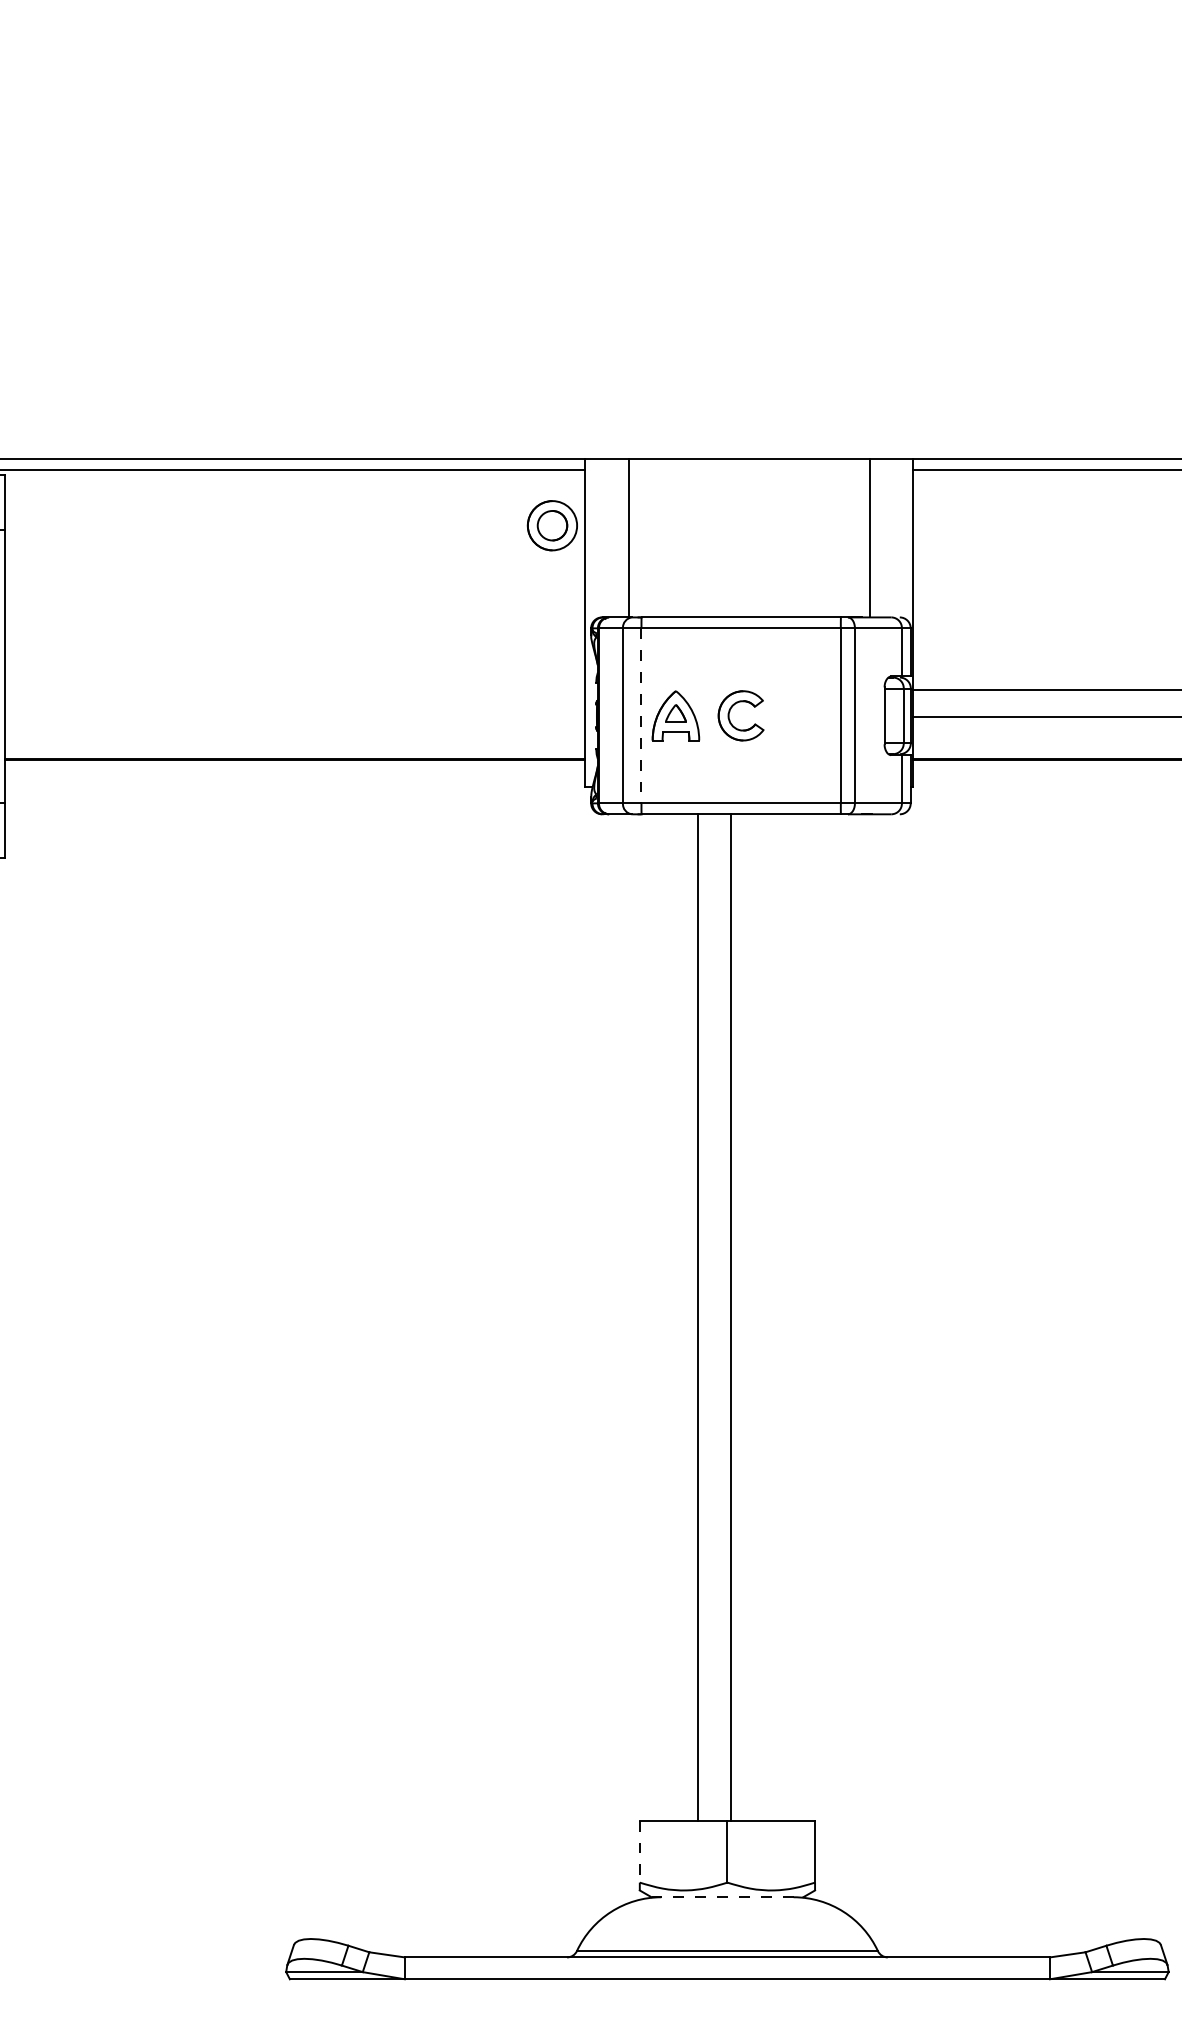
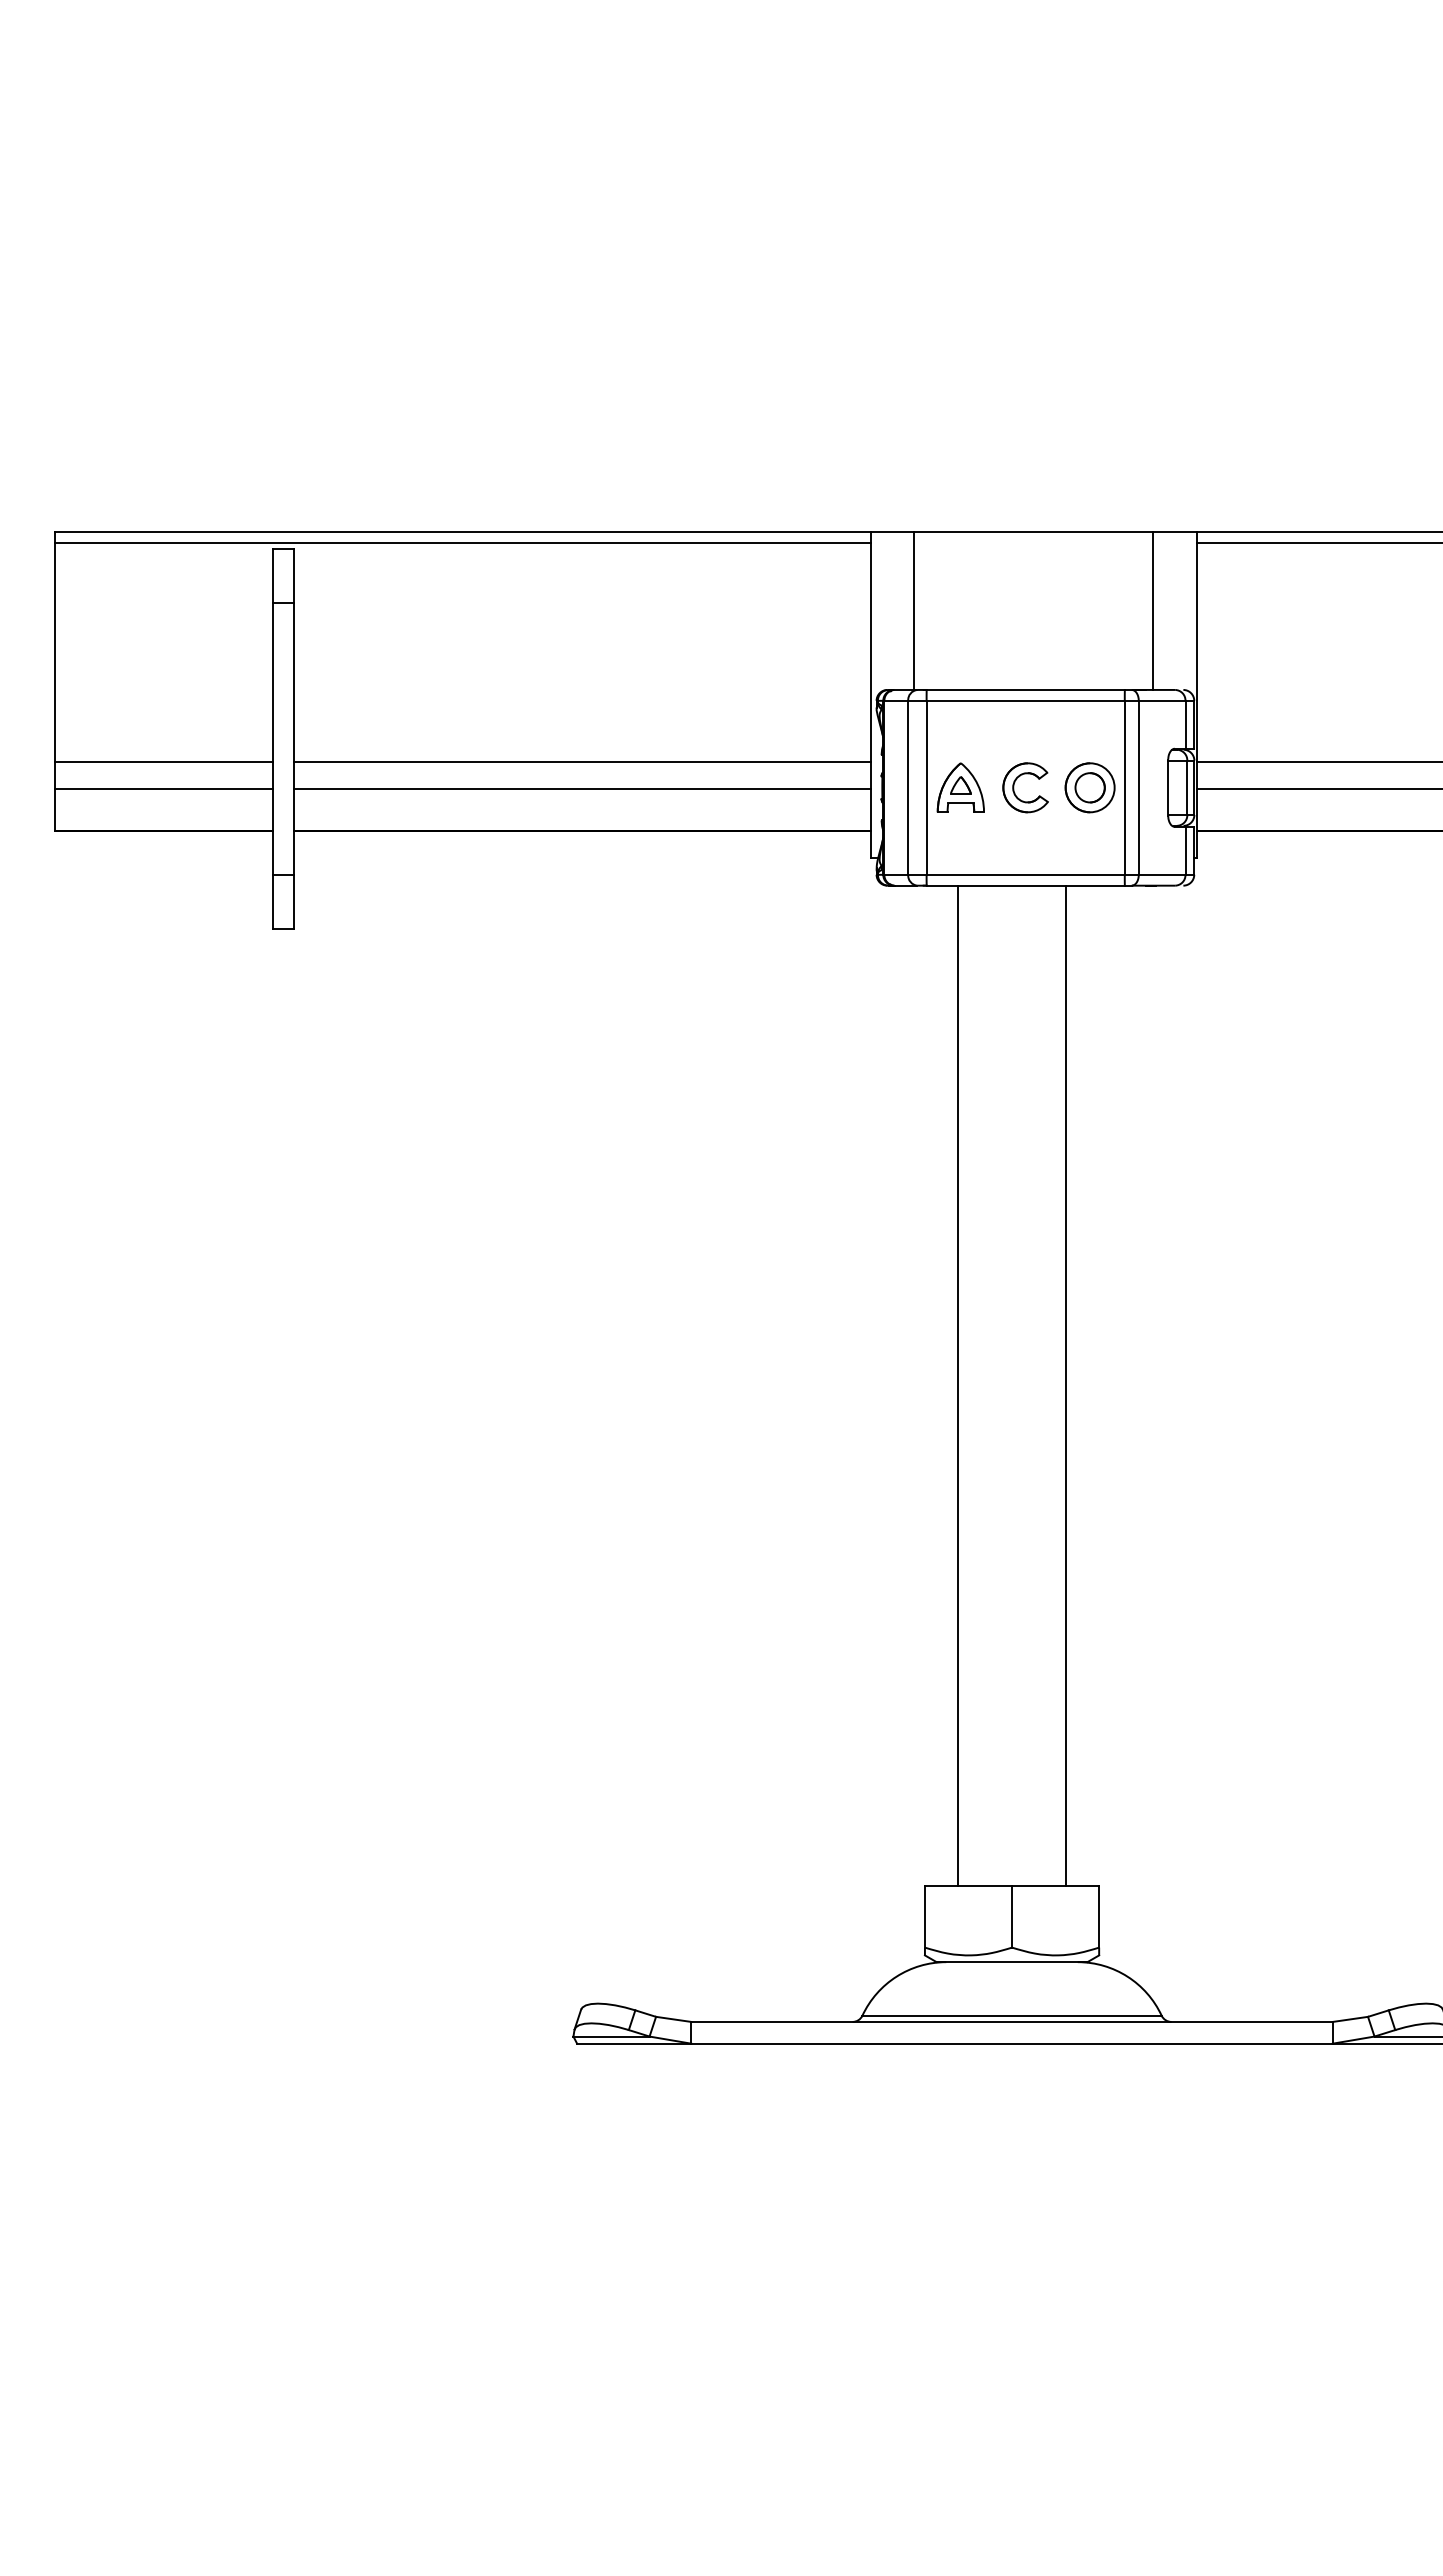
part: (551, 525) -> (1089, 787), moved
line: (295, 690) -> (582, 762), added
line: (641, 715) -> (926, 787), dashed -> solid
line: (295, 717) -> (582, 789), added
line: (697, 1317) -> (1066, 1385), moved
line: (730, 1317) -> (957, 1385), moved
line: (639, 1851) -> (924, 1916), dashed -> solid
line: (727, 1897) -> (1012, 1962), dashed -> solid

